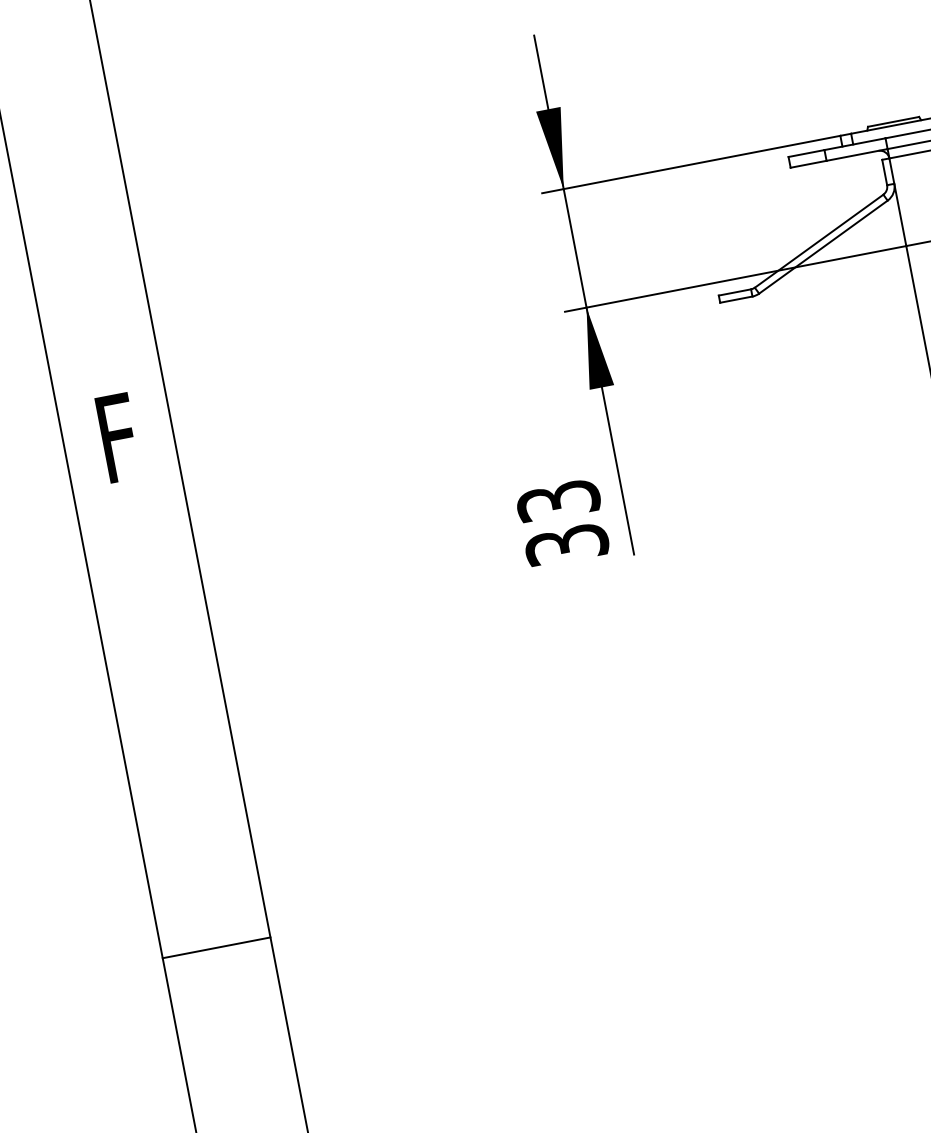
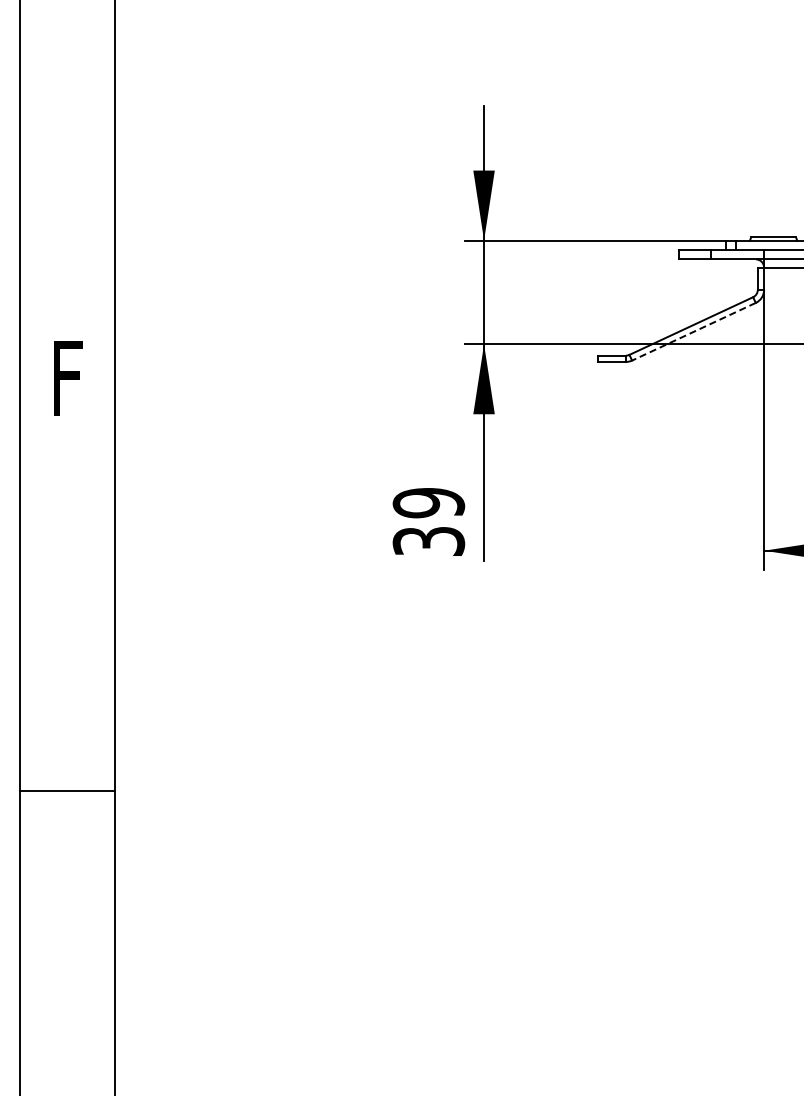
line: (822, 246) -> (693, 331), solid -> dashed
text: (558, 501) -> (428, 503), 33 -> 39
line: (216, 947) -> (67, 790), moved

